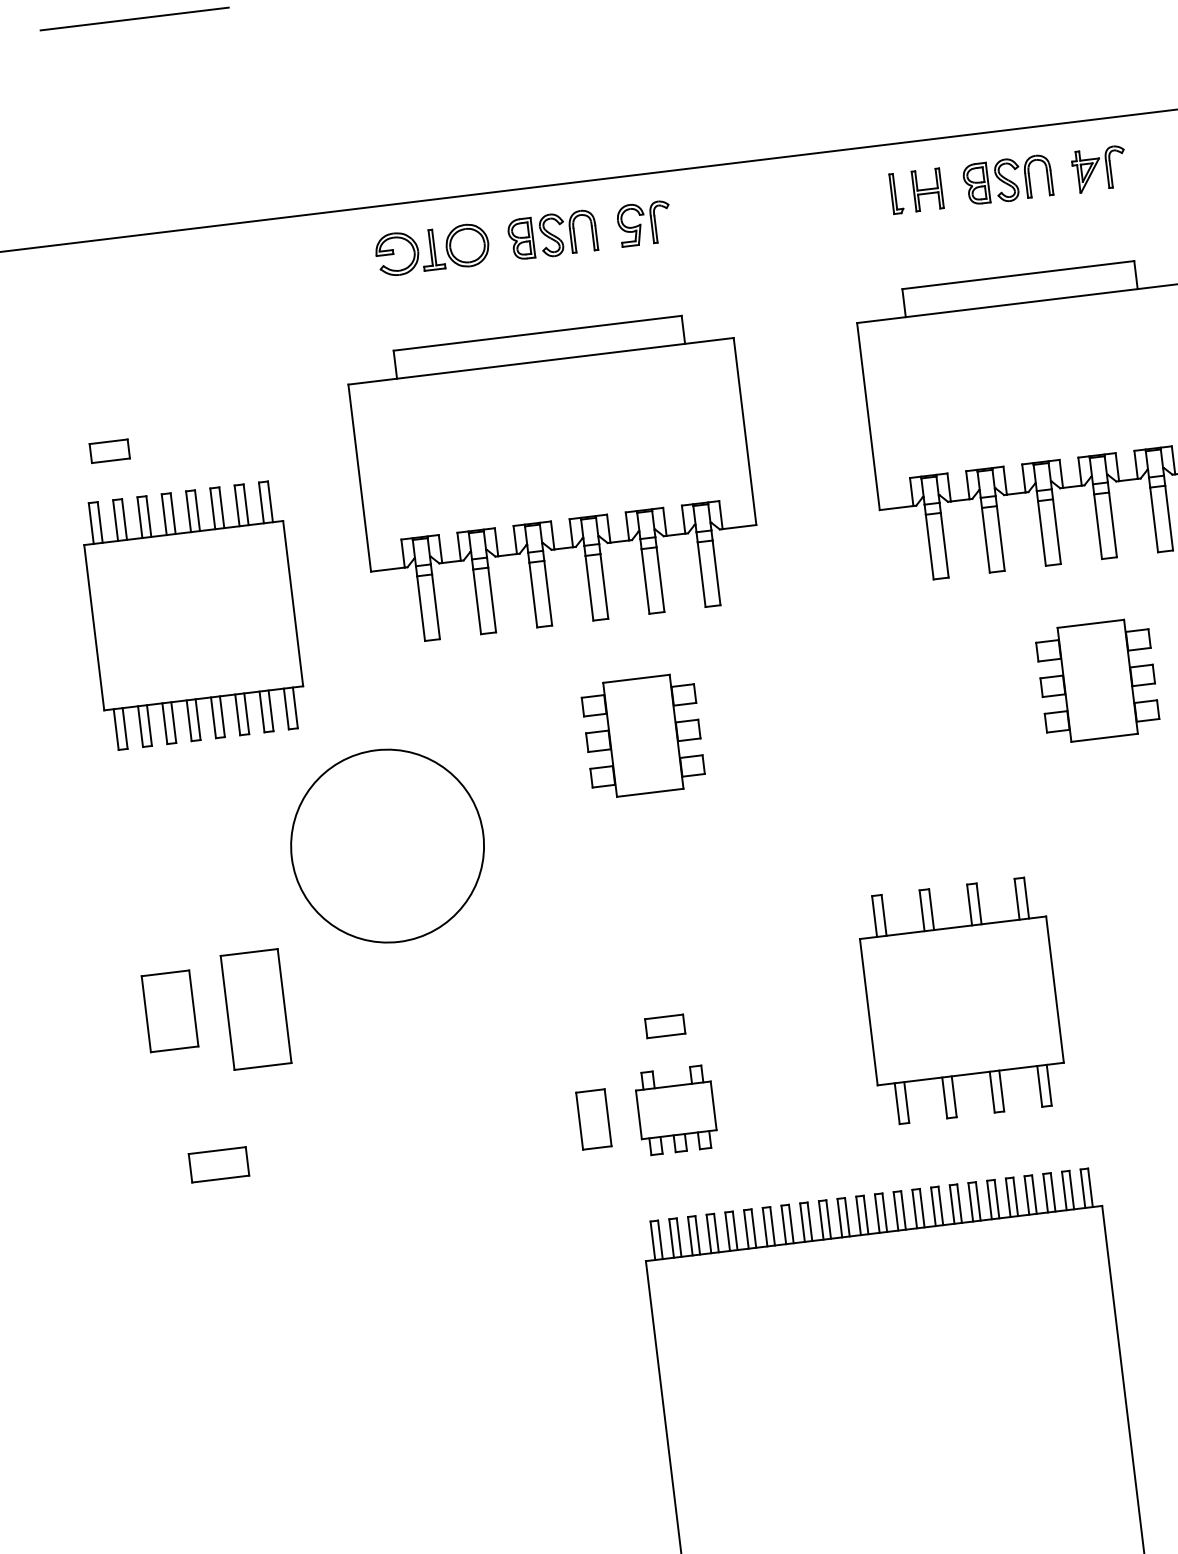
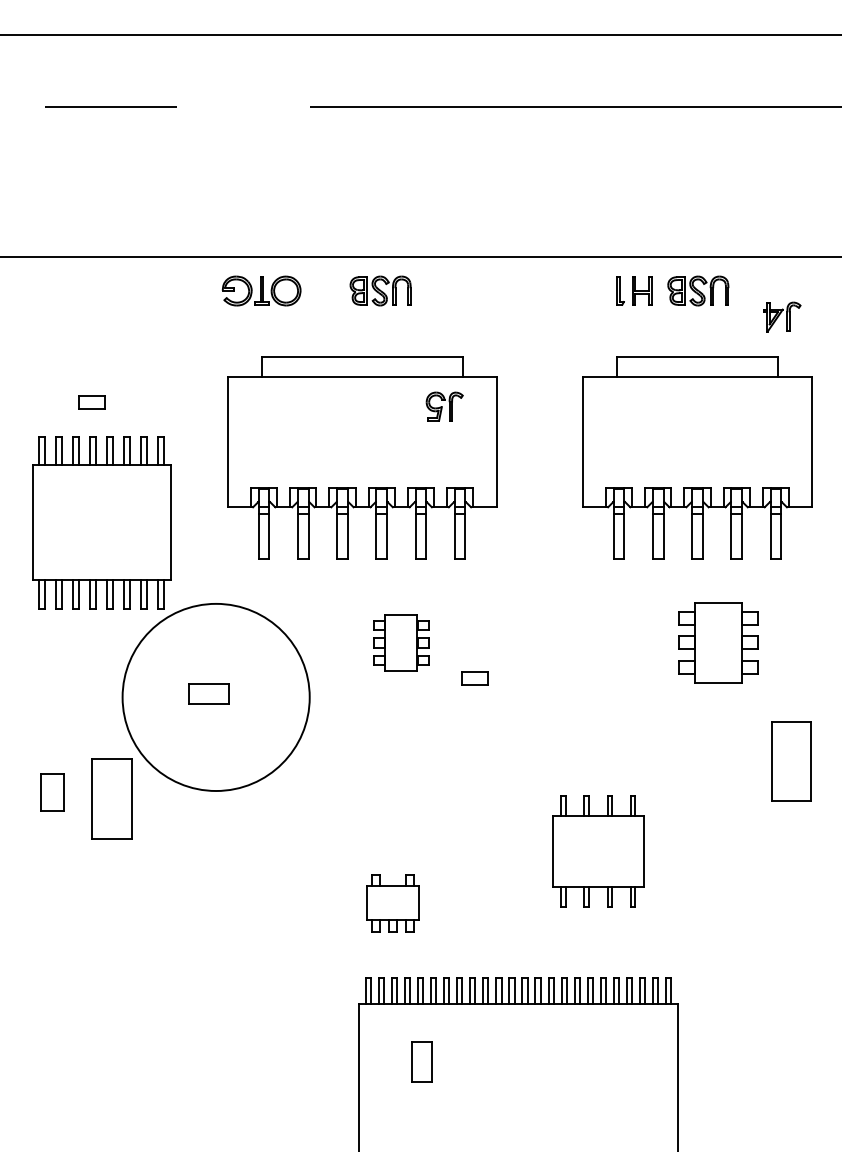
part: (1099, 168) -> (782, 316), moved
part: (644, 223) -> (444, 406), moved
part: (432, 249) -> (261, 290), moved
part: (109, 451) -> (91, 402), moved
part: (642, 735) -> (400, 642), size x0.7
circle: (388, 846) -> (216, 697), size x1.4
part: (960, 1000) -> (597, 851), size x0.7
part: (169, 1010) -> (52, 792), size x0.7
part: (664, 1026) -> (474, 678), moved
part: (592, 1119) -> (421, 1061), moved
part: (218, 1164) -> (208, 693), moved

